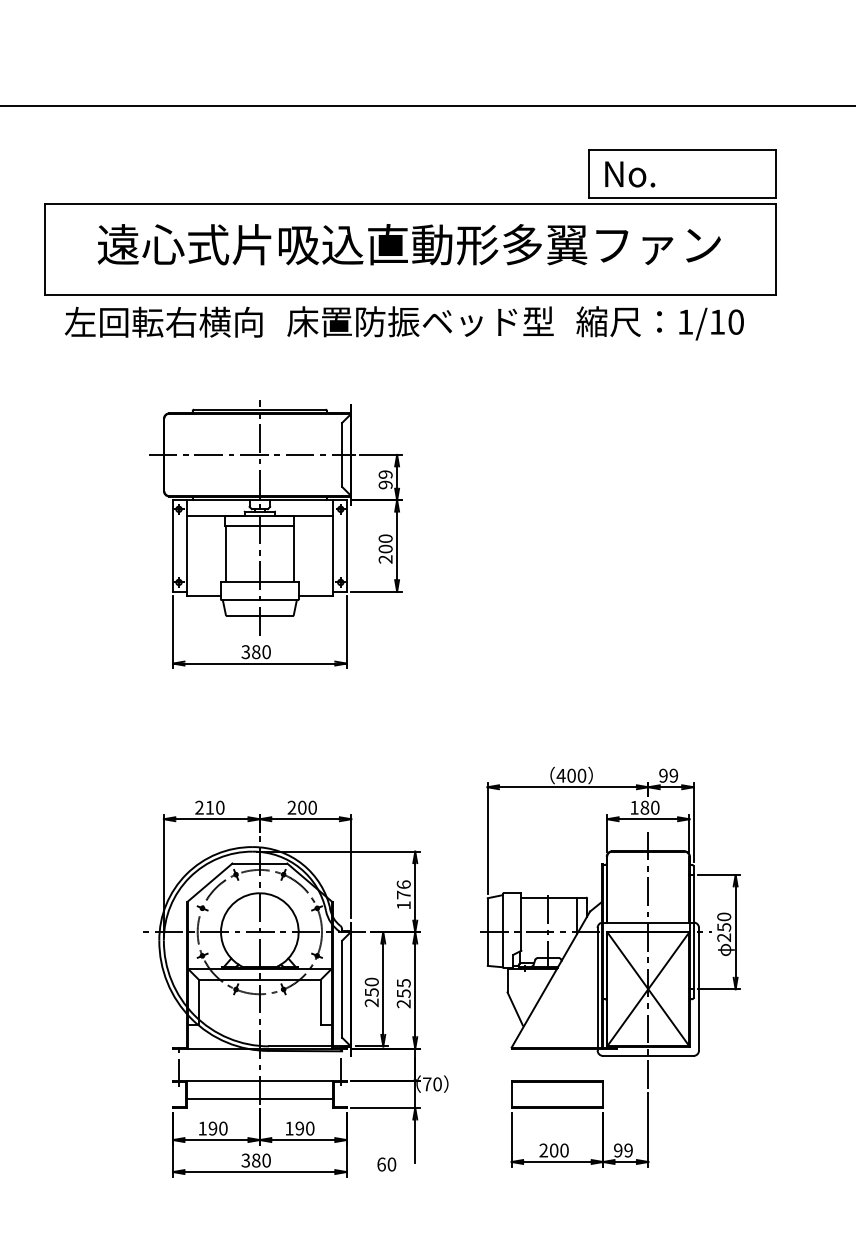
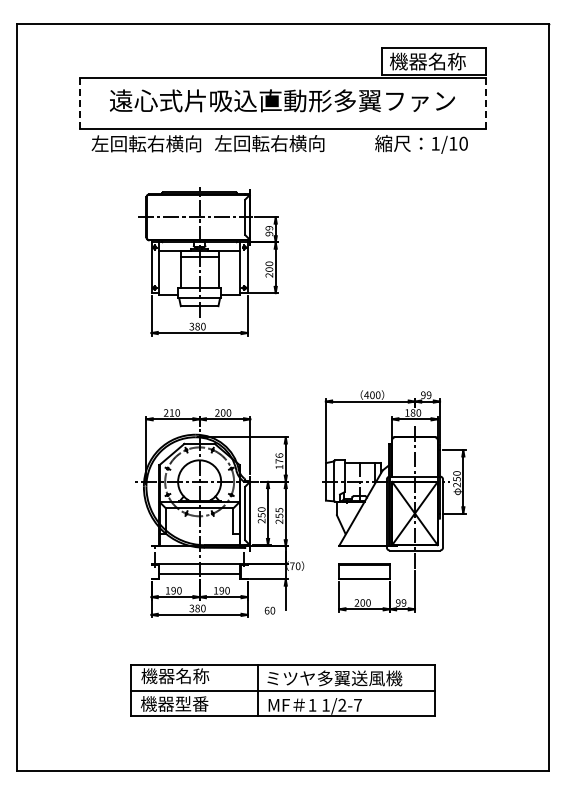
text: (670, 173) -> (427, 61), No. -> 機器名称
line: (44, 251) -> (80, 104), solid -> dashed
line: (775, 251) -> (485, 104), solid -> dashed
text: (420, 321) -> (288, 143), 床置防振ベッド型 -> 左回転右横向

